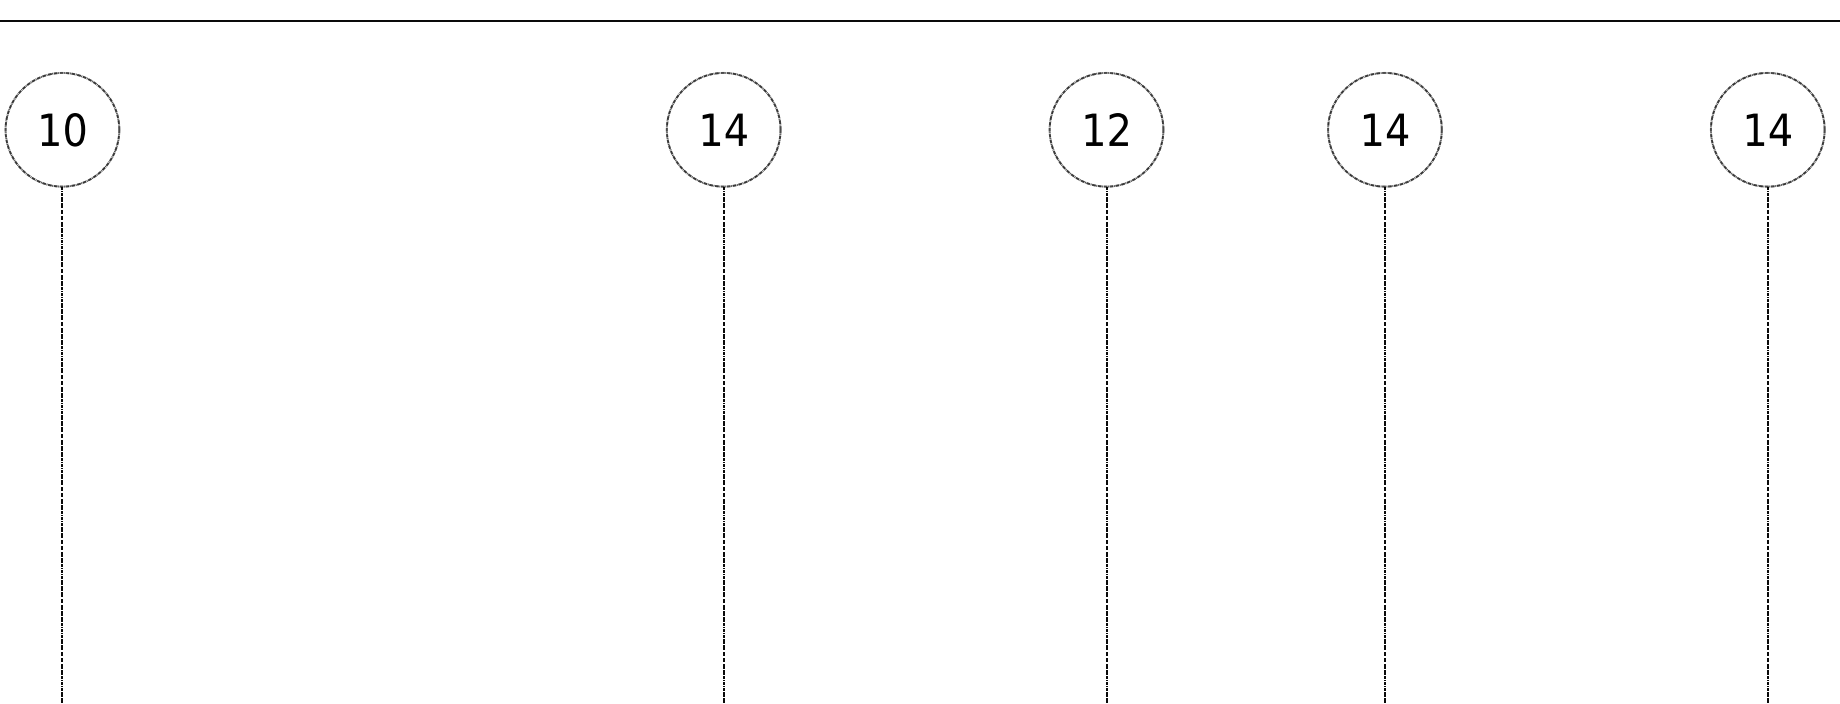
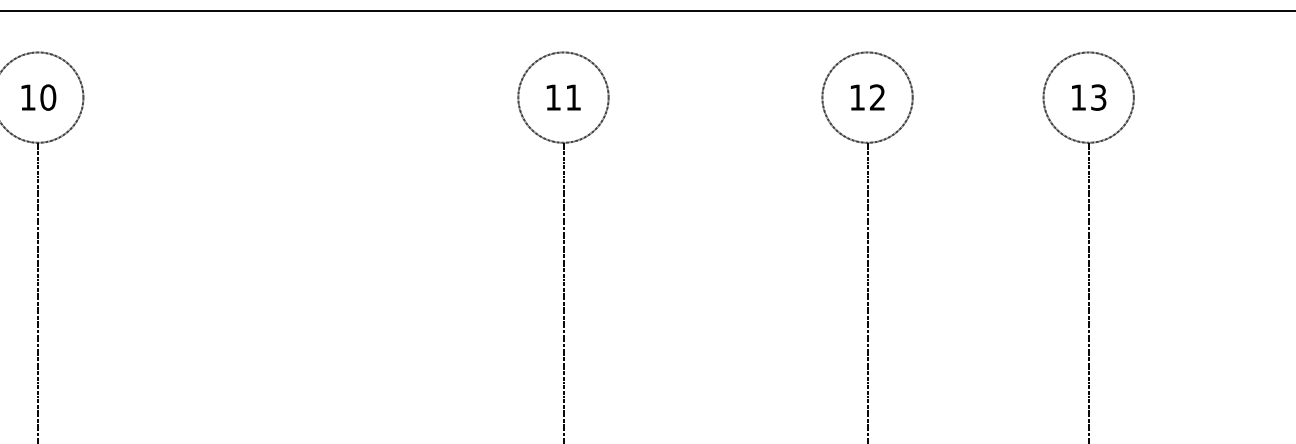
text: (735, 129) -> (572, 97), 14 -> 11
text: (1397, 129) -> (1098, 97), 14 -> 13

